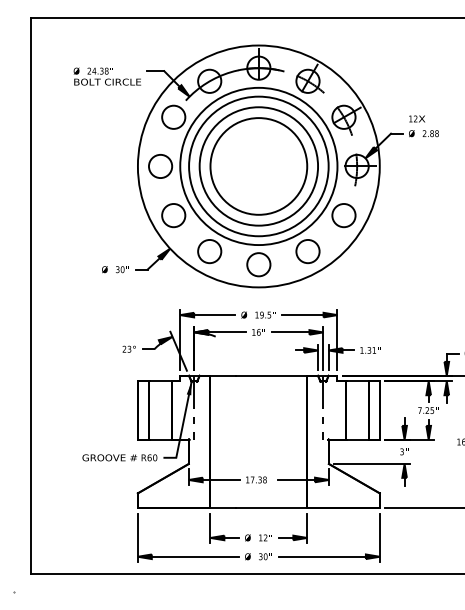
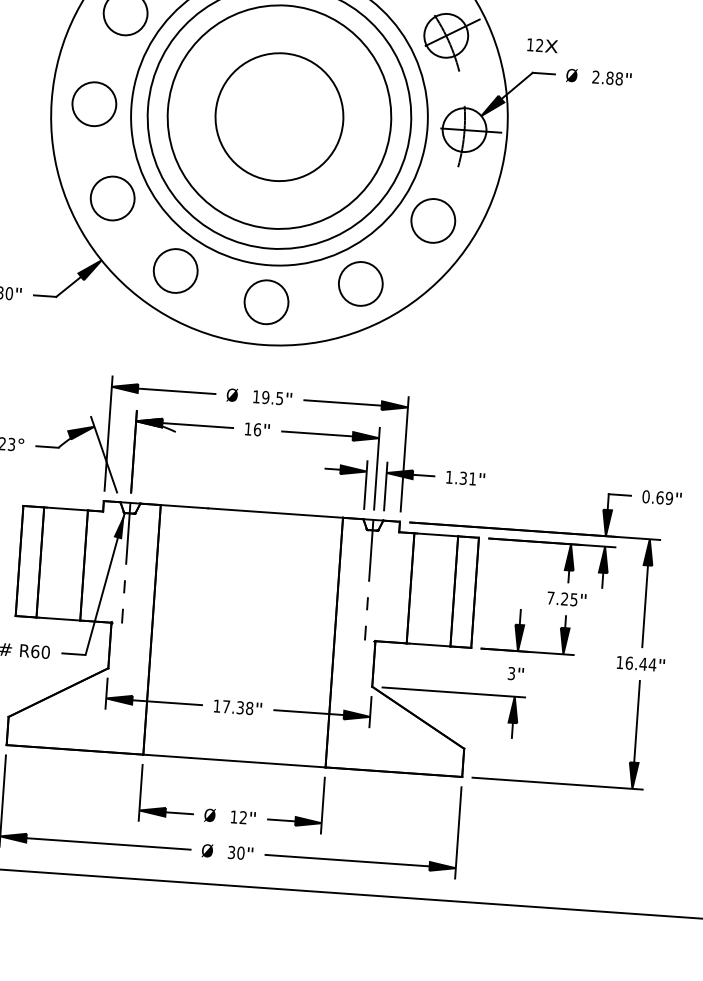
text: (417, 118) -> (543, 44), moved
circle: (258, 166) -> (278, 117), size x0.7

